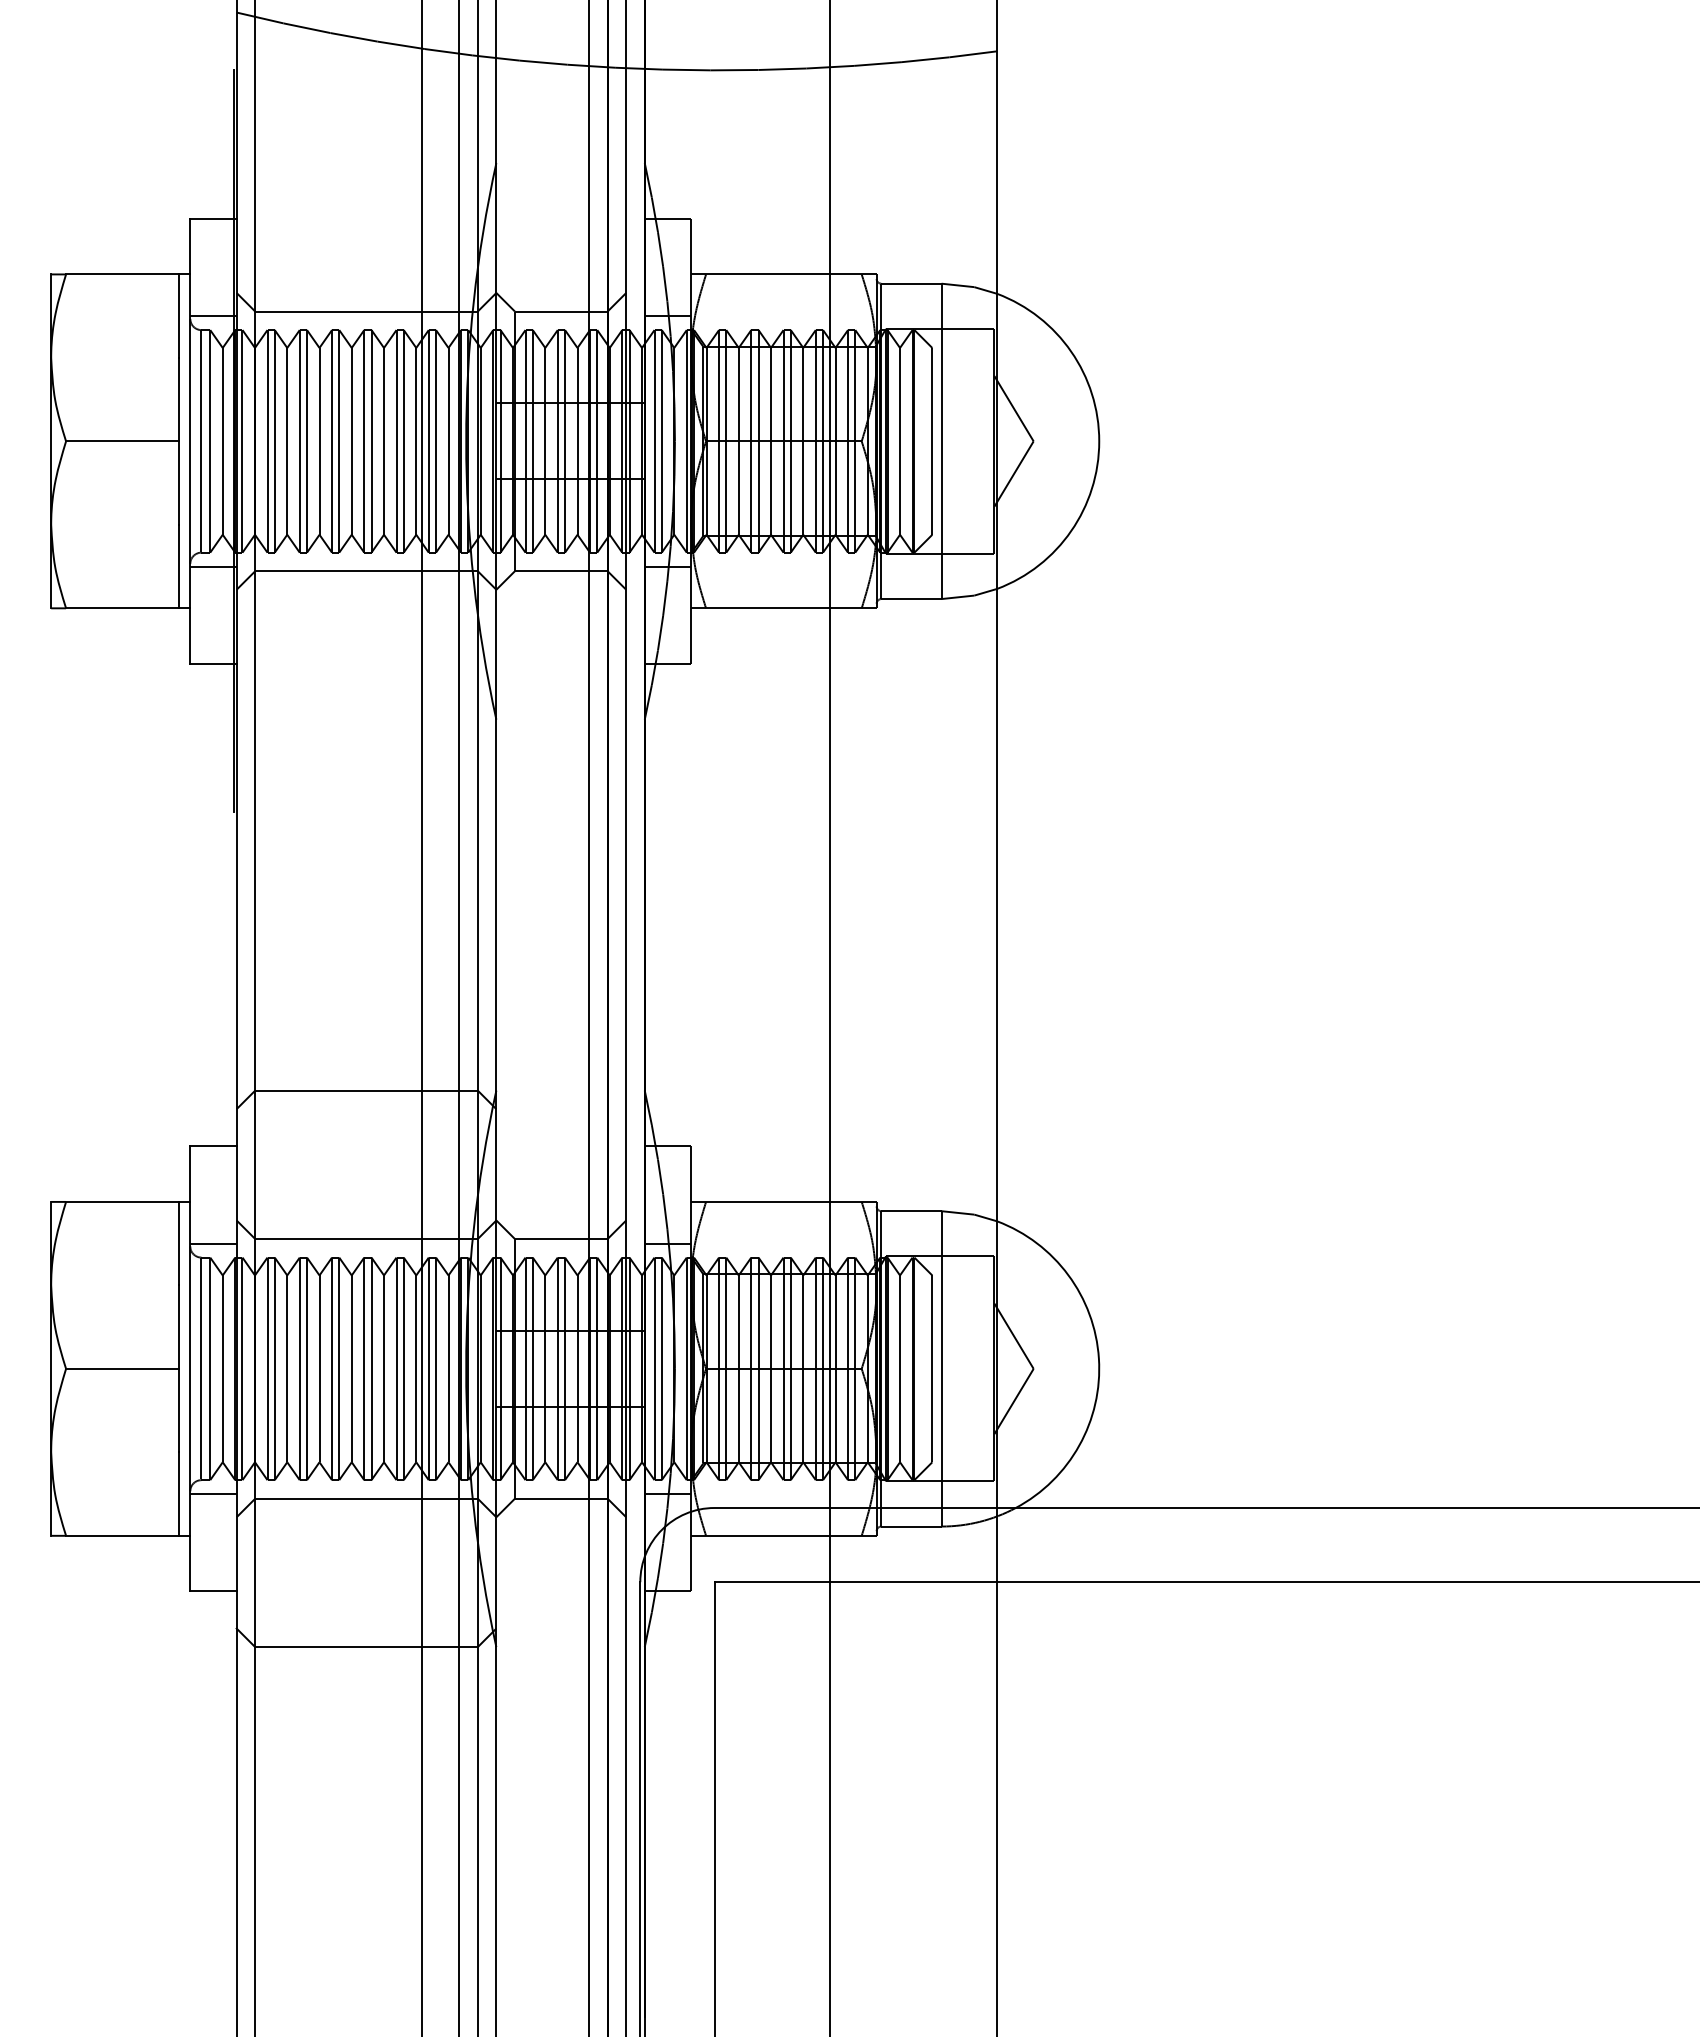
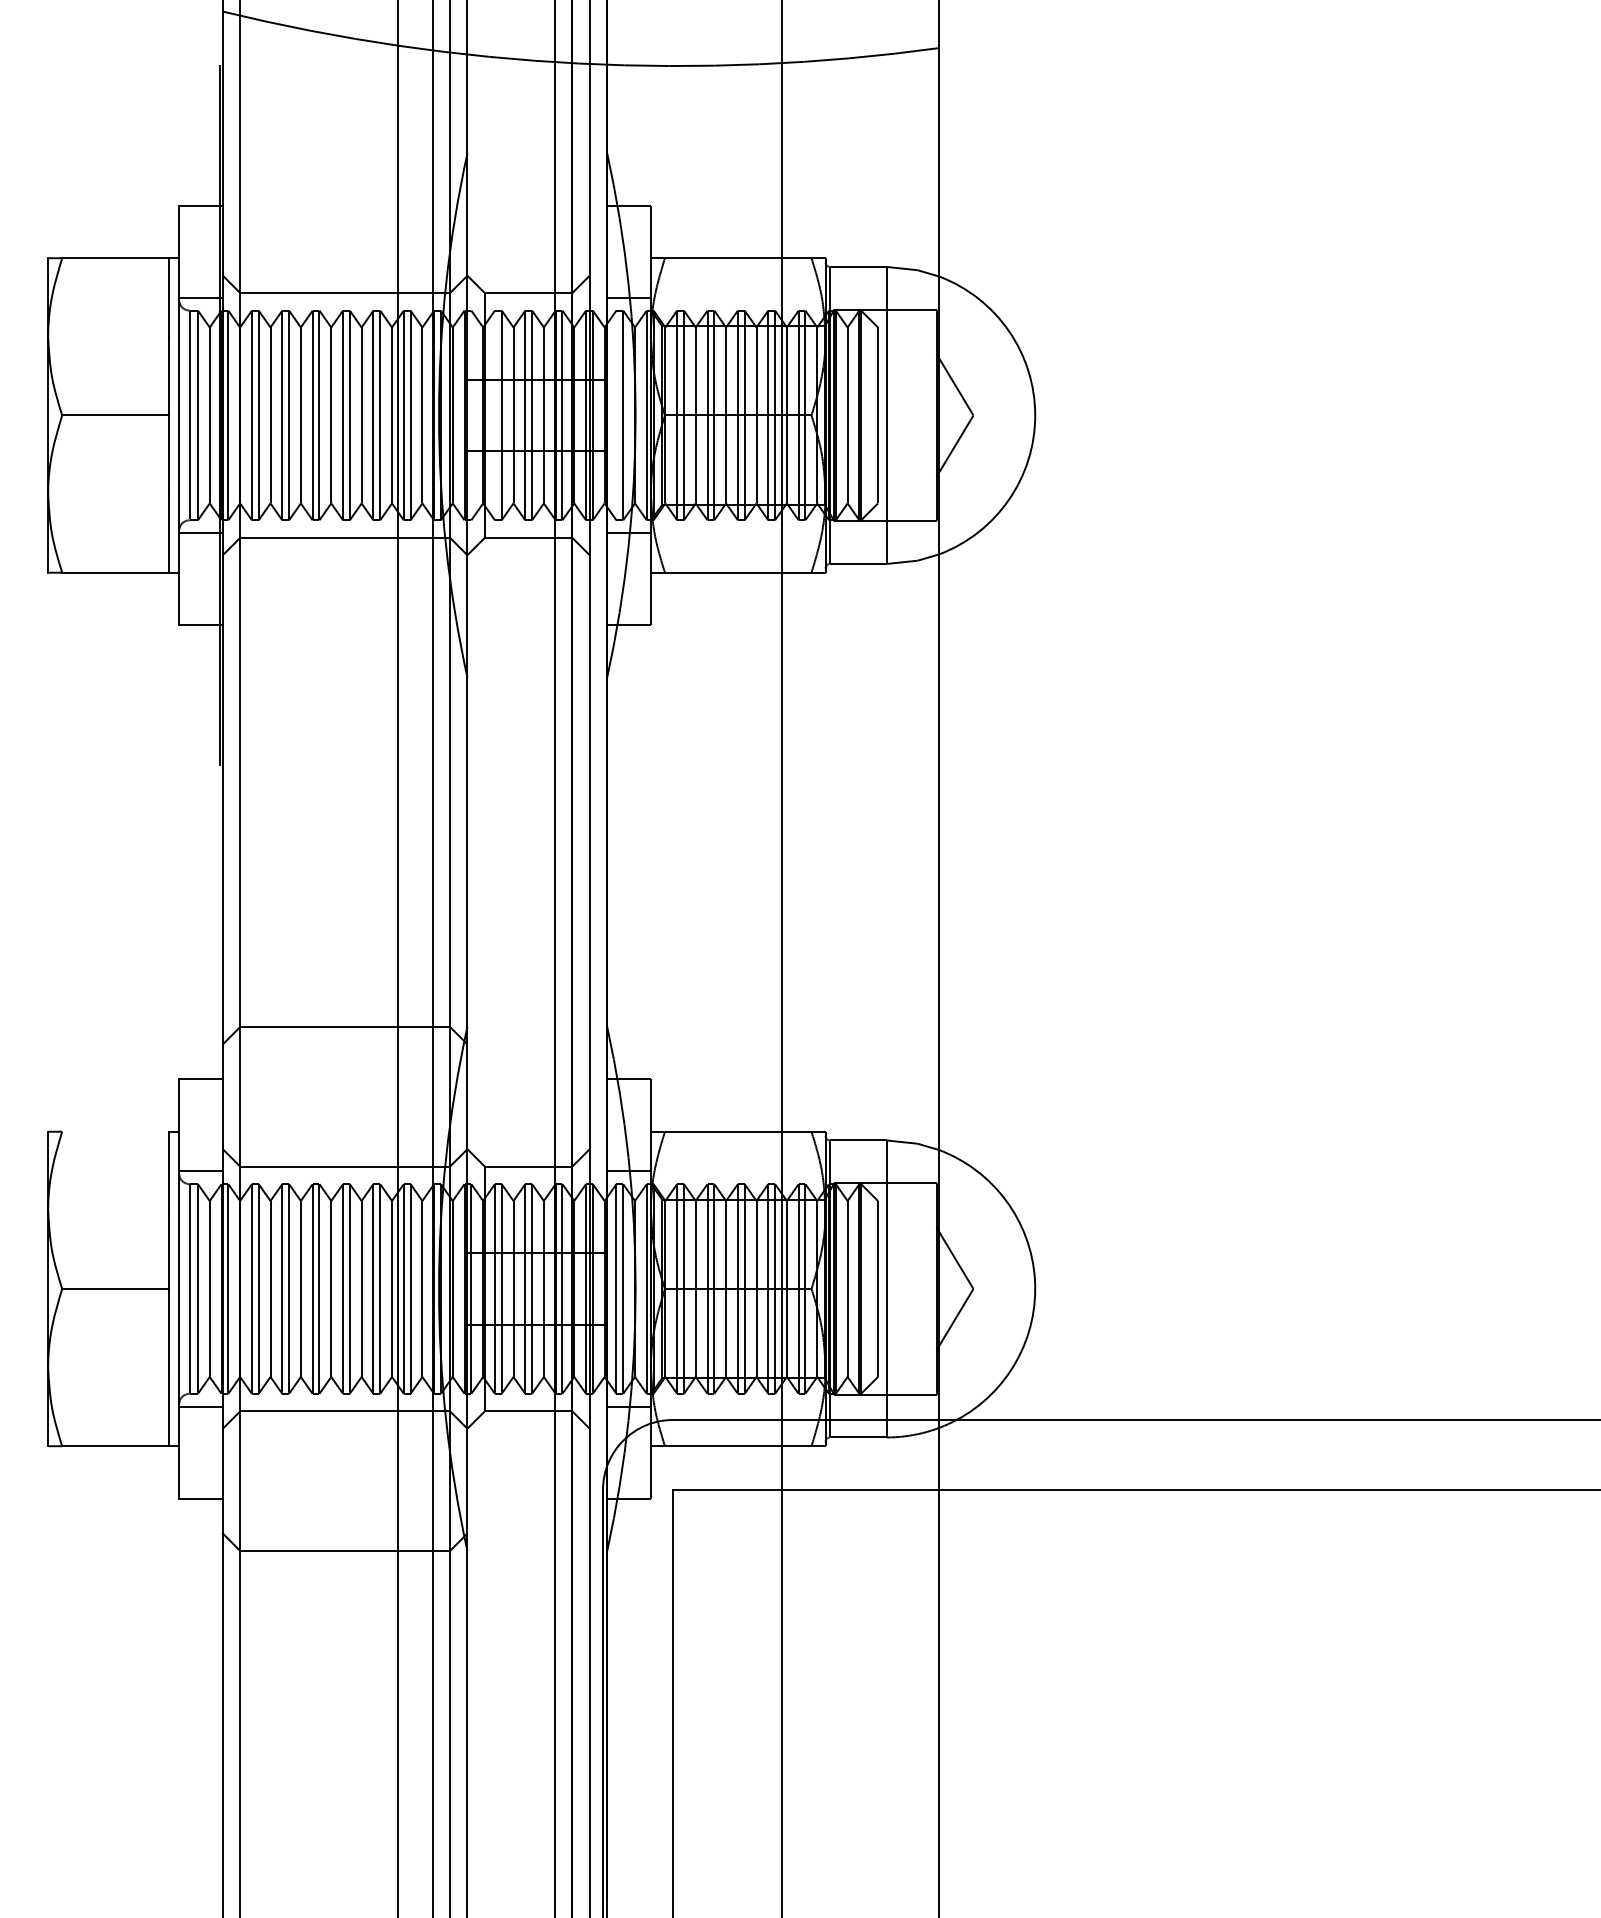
line: (500, 441) -> (471, 415), removed
line: (525, 441) -> (494, 415), removed
line: (654, 441) -> (616, 415), removed
line: (122, 1201) -> (115, 1131), removed

